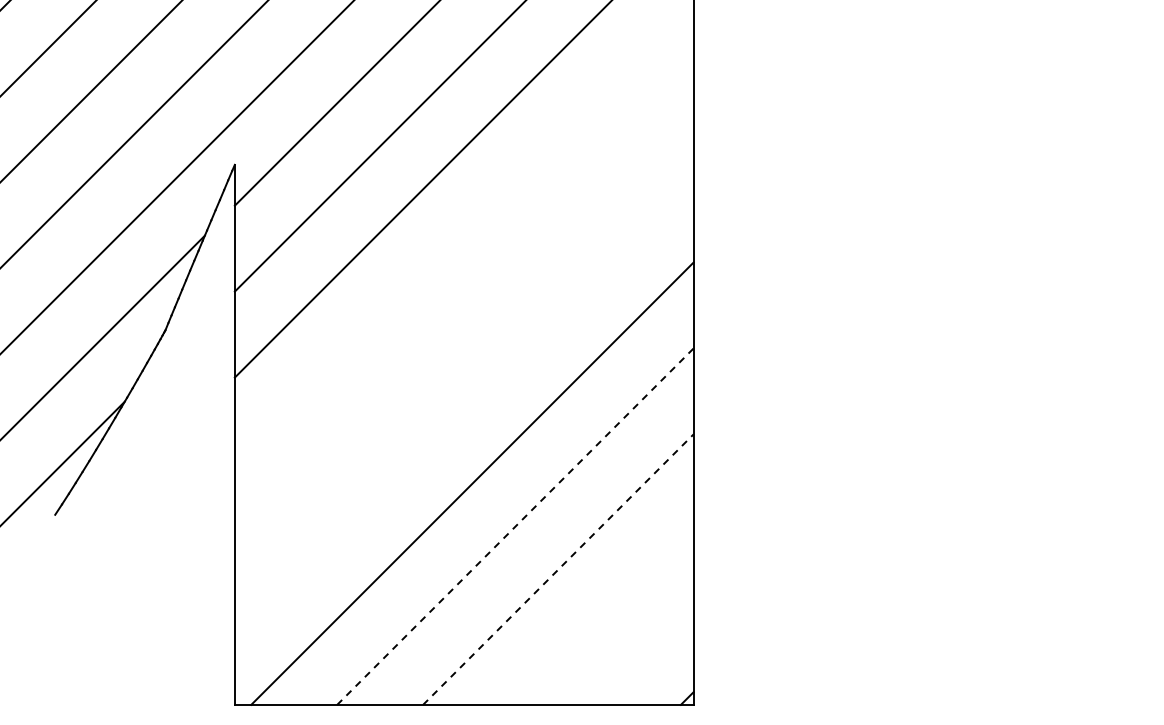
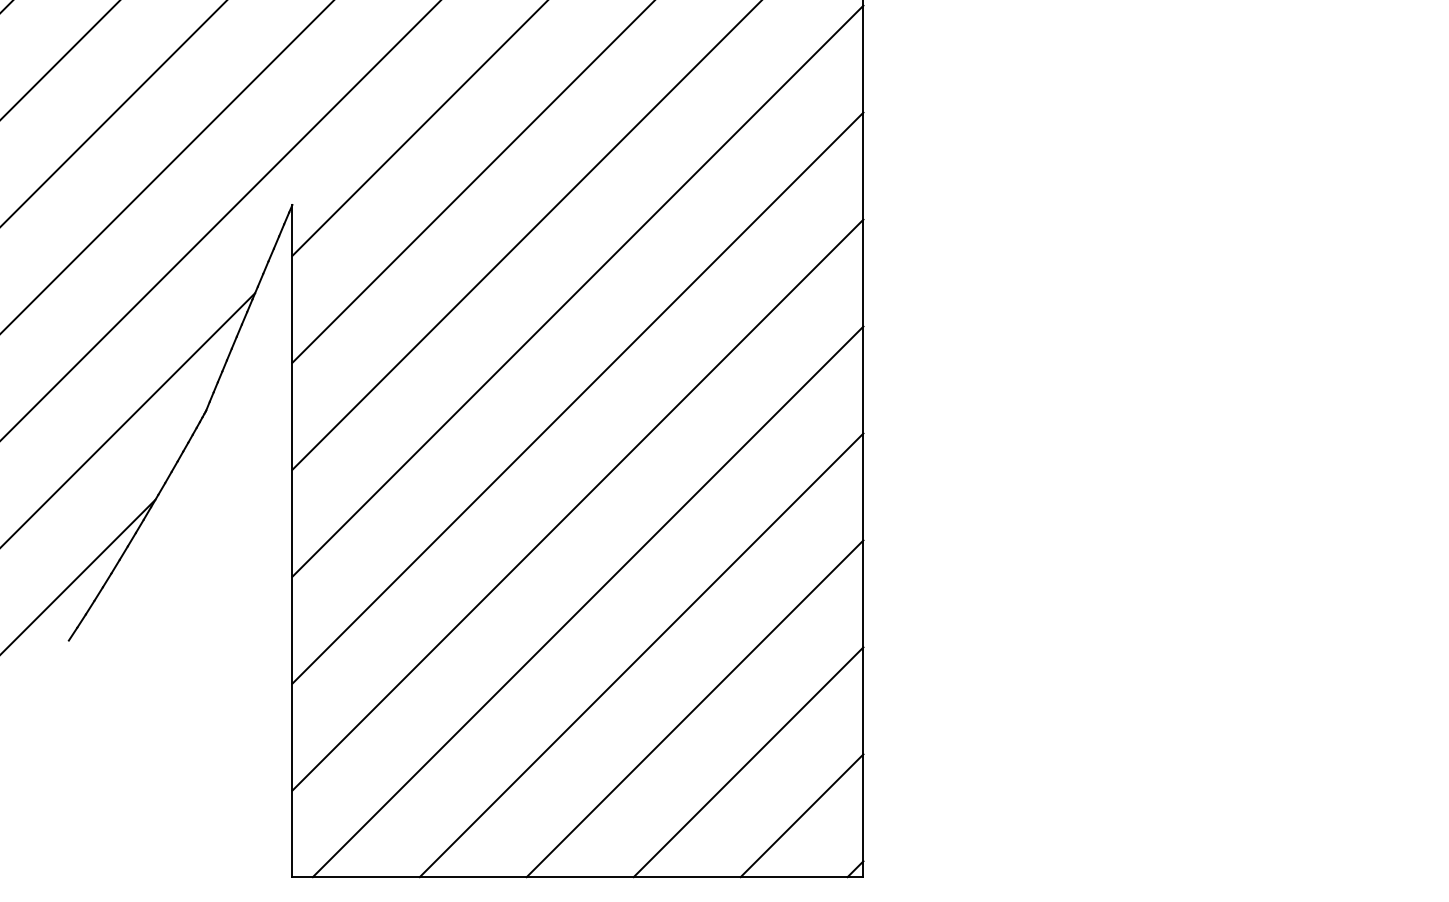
line: (463, 233) -> (577, 290), added
line: (463, 319) -> (577, 397), added
line: (463, 405) -> (577, 504), added
line: (515, 526) -> (641, 655), dashed -> solid
line: (558, 569) -> (695, 708), dashed -> solid
line: (601, 612) -> (748, 762), added
line: (643, 655) -> (801, 815), added

